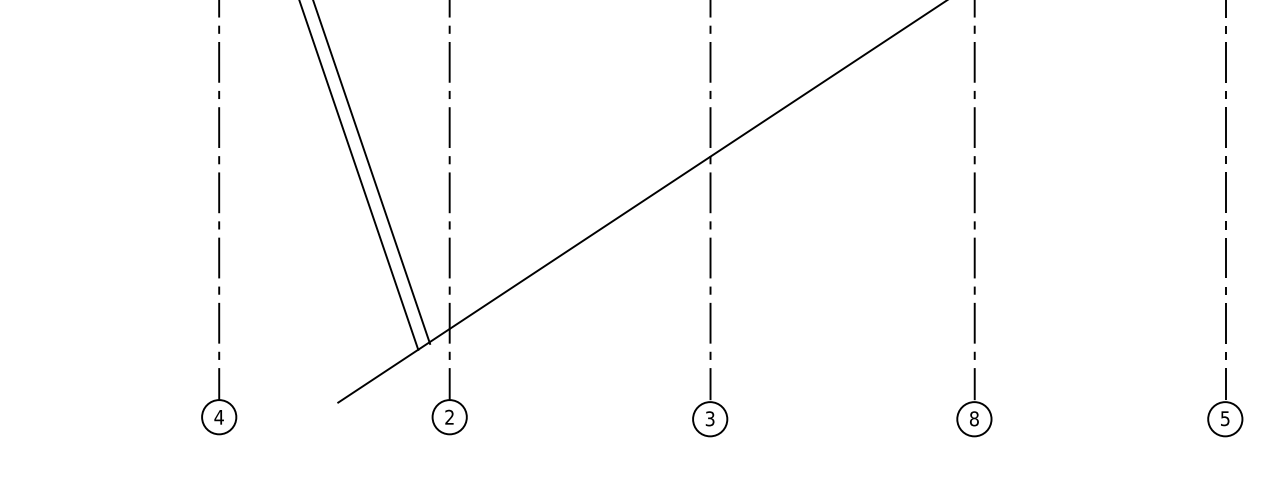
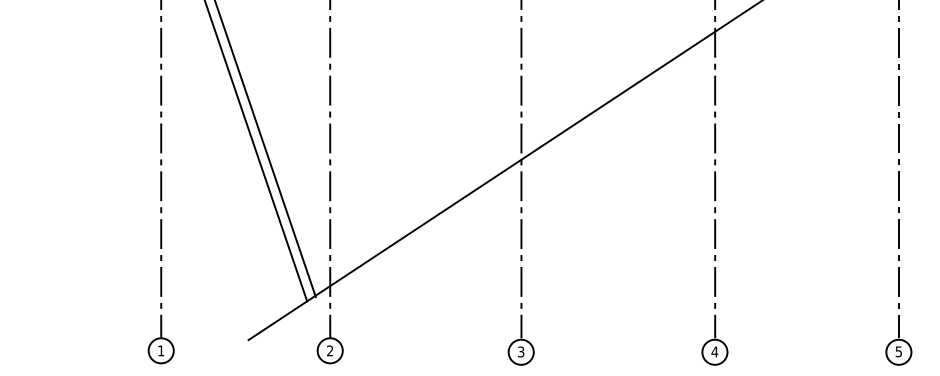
text: (218, 416) -> (160, 350), 4 -> 1
text: (973, 418) -> (714, 351), 8 -> 4

